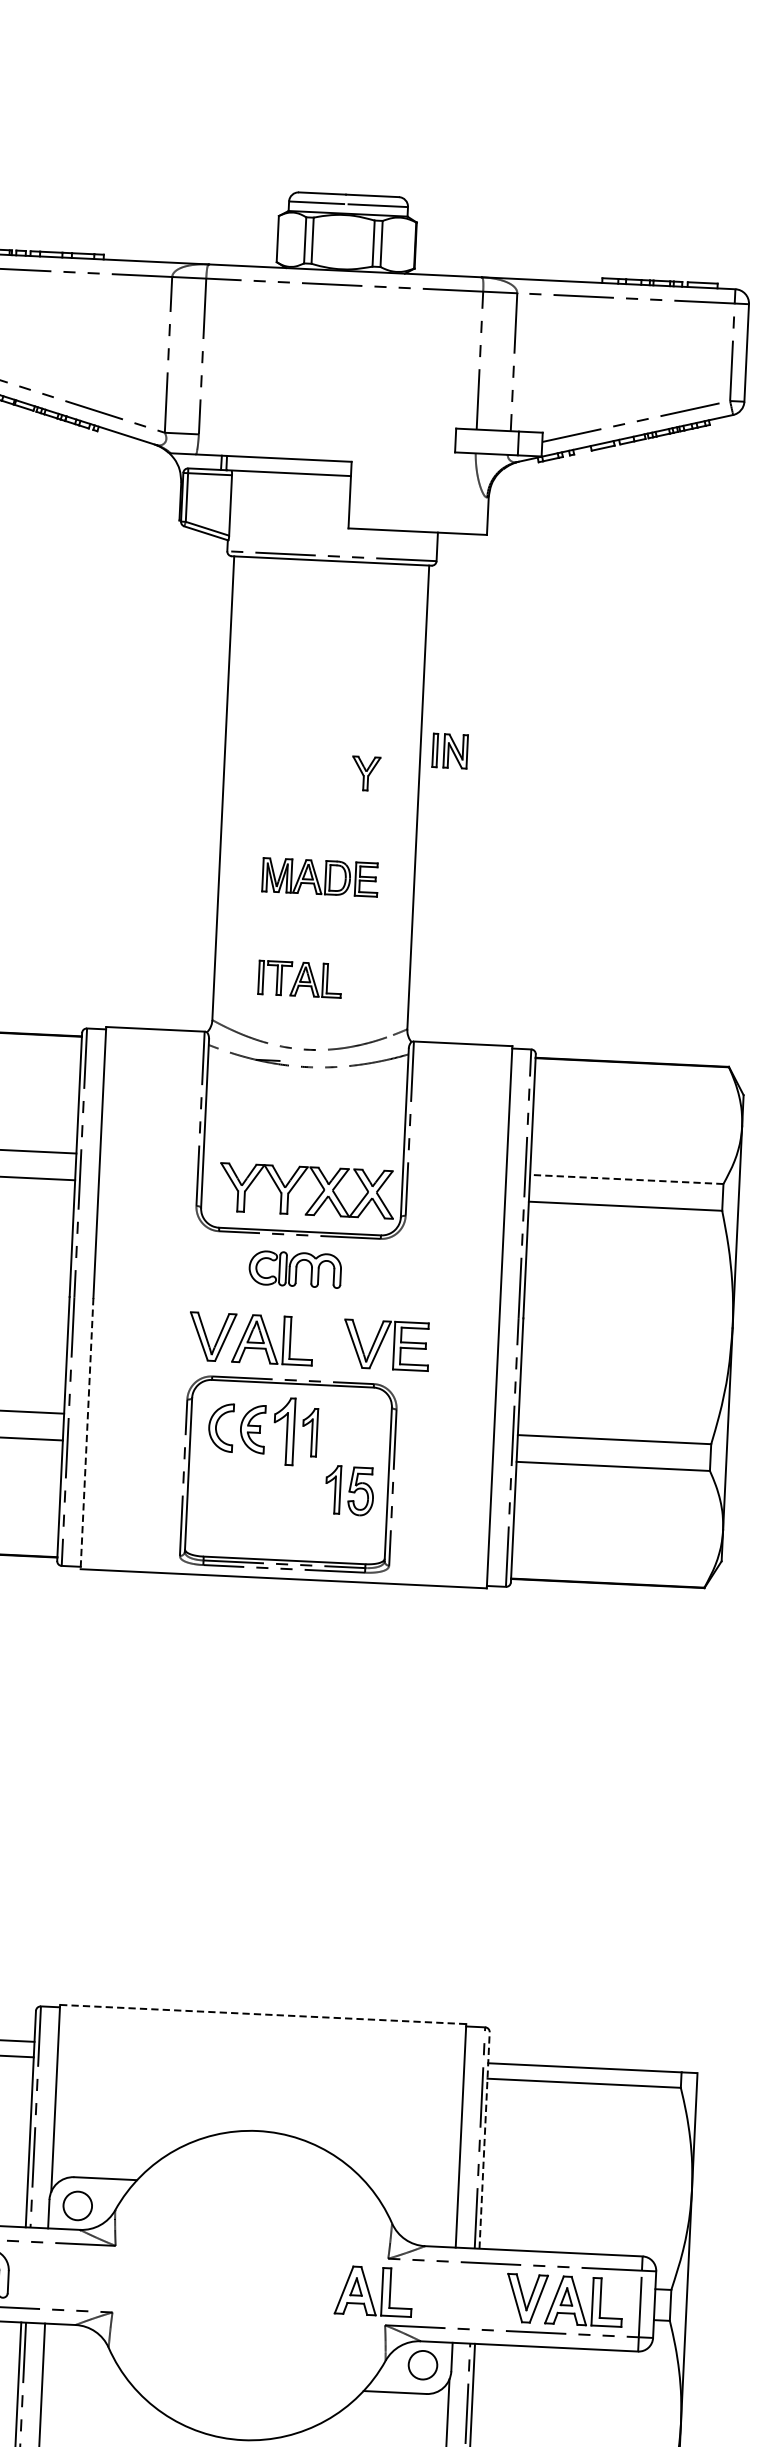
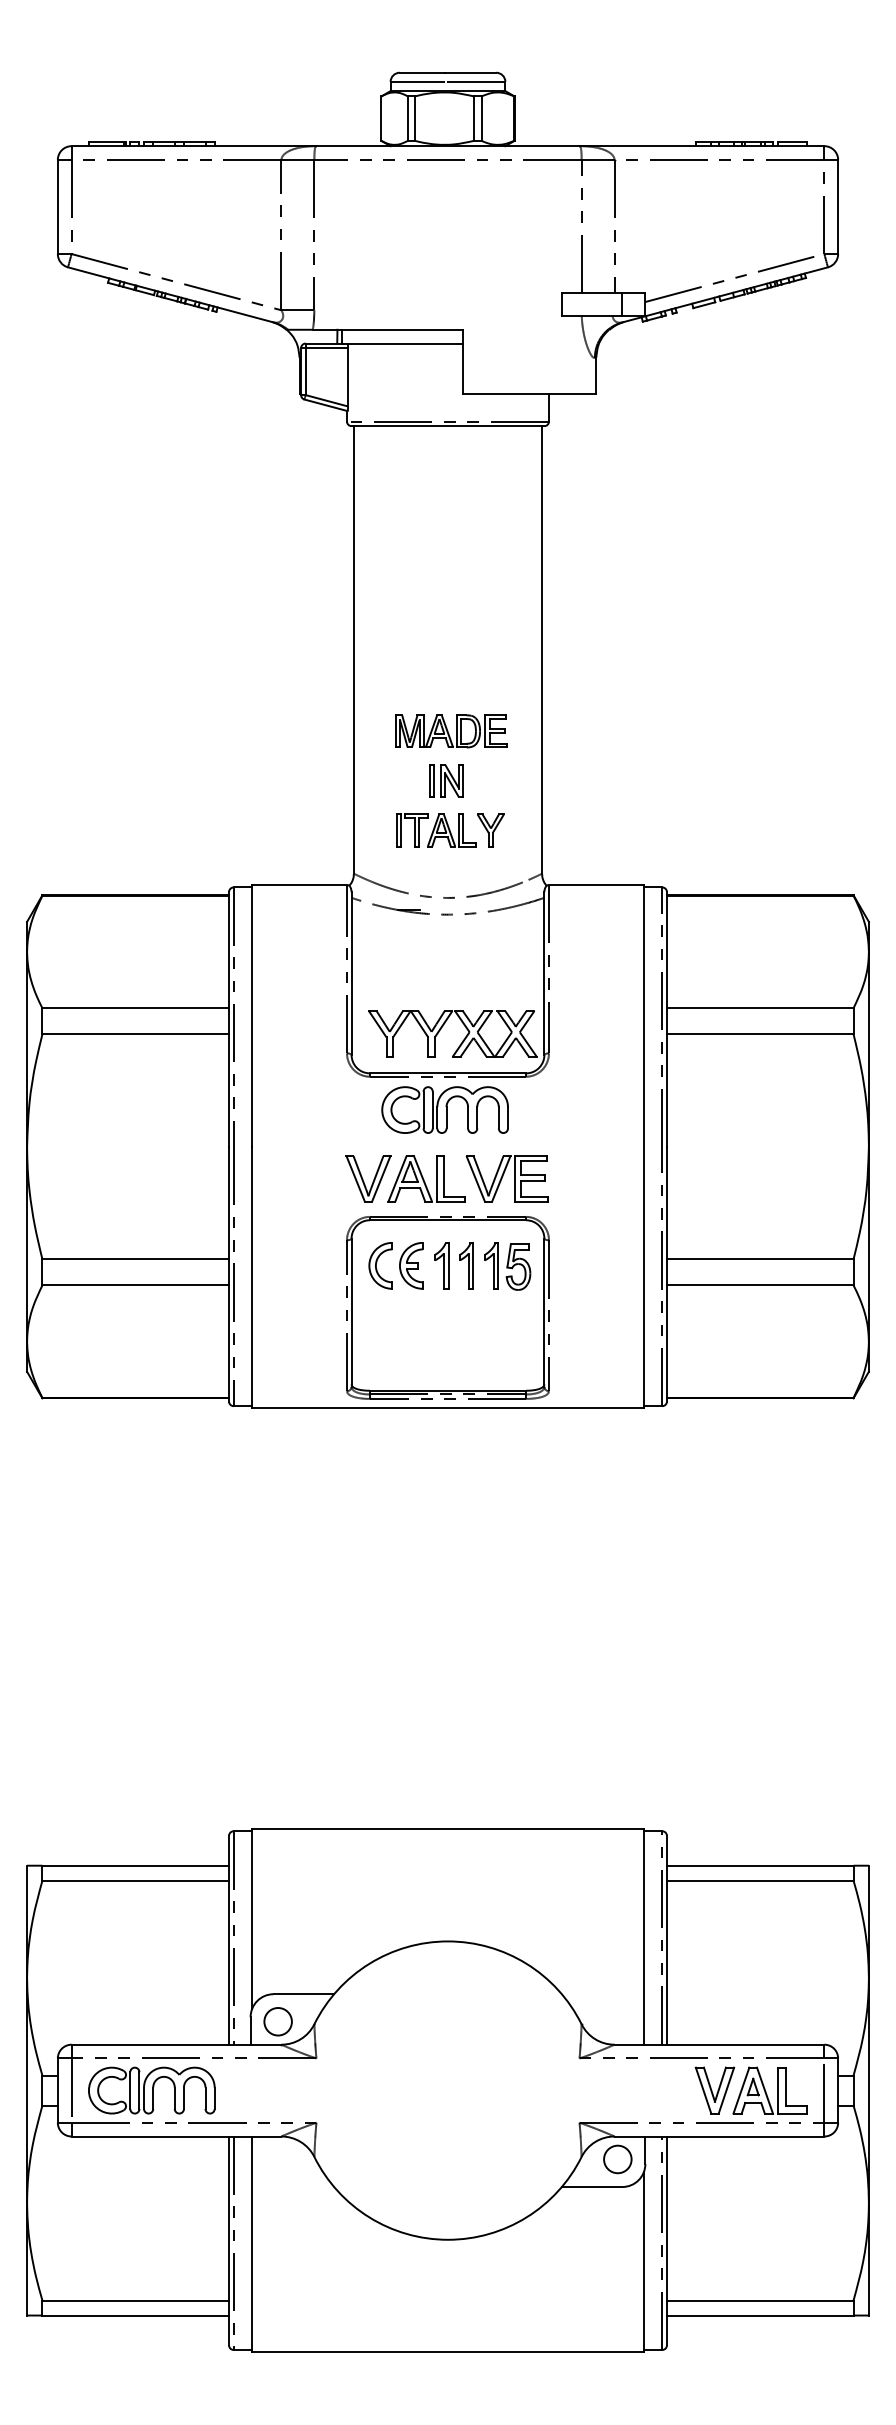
part: (449, 750) -> (446, 780), moved
part: (365, 773) -> (490, 830), moved
line: (626, 1179) -> (759, 1008), dashed -> solid
part: (294, 1268) -> (444, 1109), size x1.43
part: (385, 1344) -> (506, 1178), moved
part: (283, 1430) -> (441, 1265), size x0.71
line: (87, 1433) -> (252, 1277), dashed -> solid
part: (349, 1490) -> (507, 1266), moved
line: (263, 2014) -> (448, 1828), dashed -> solid
line: (484, 2139) -> (666, 1939), dashed -> solid
part: (373, 2291) -> (566, 2090), removed

